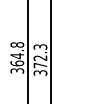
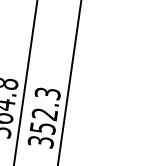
text: (40, 65) -> (42, 128), 372.3 -> 352.3

